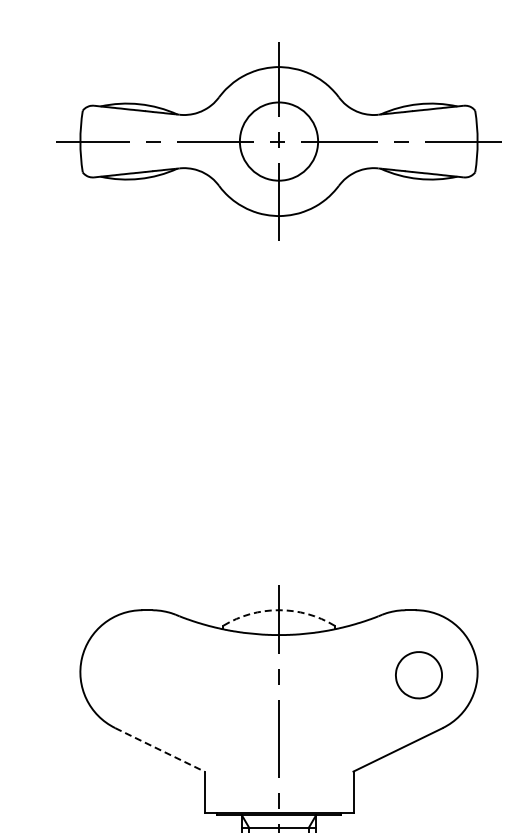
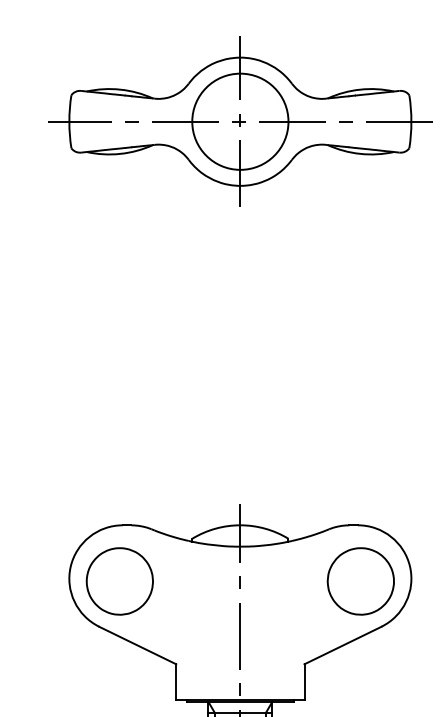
circle: (278, 141) -> (239, 121), size x1.43
arc: (279, 610) -> (240, 525), dashed -> solid
part: (138, 674) -> (119, 580), added
part: (418, 674) -> (360, 580), size x1.67
line: (159, 749) -> (137, 645), dashed -> solid

